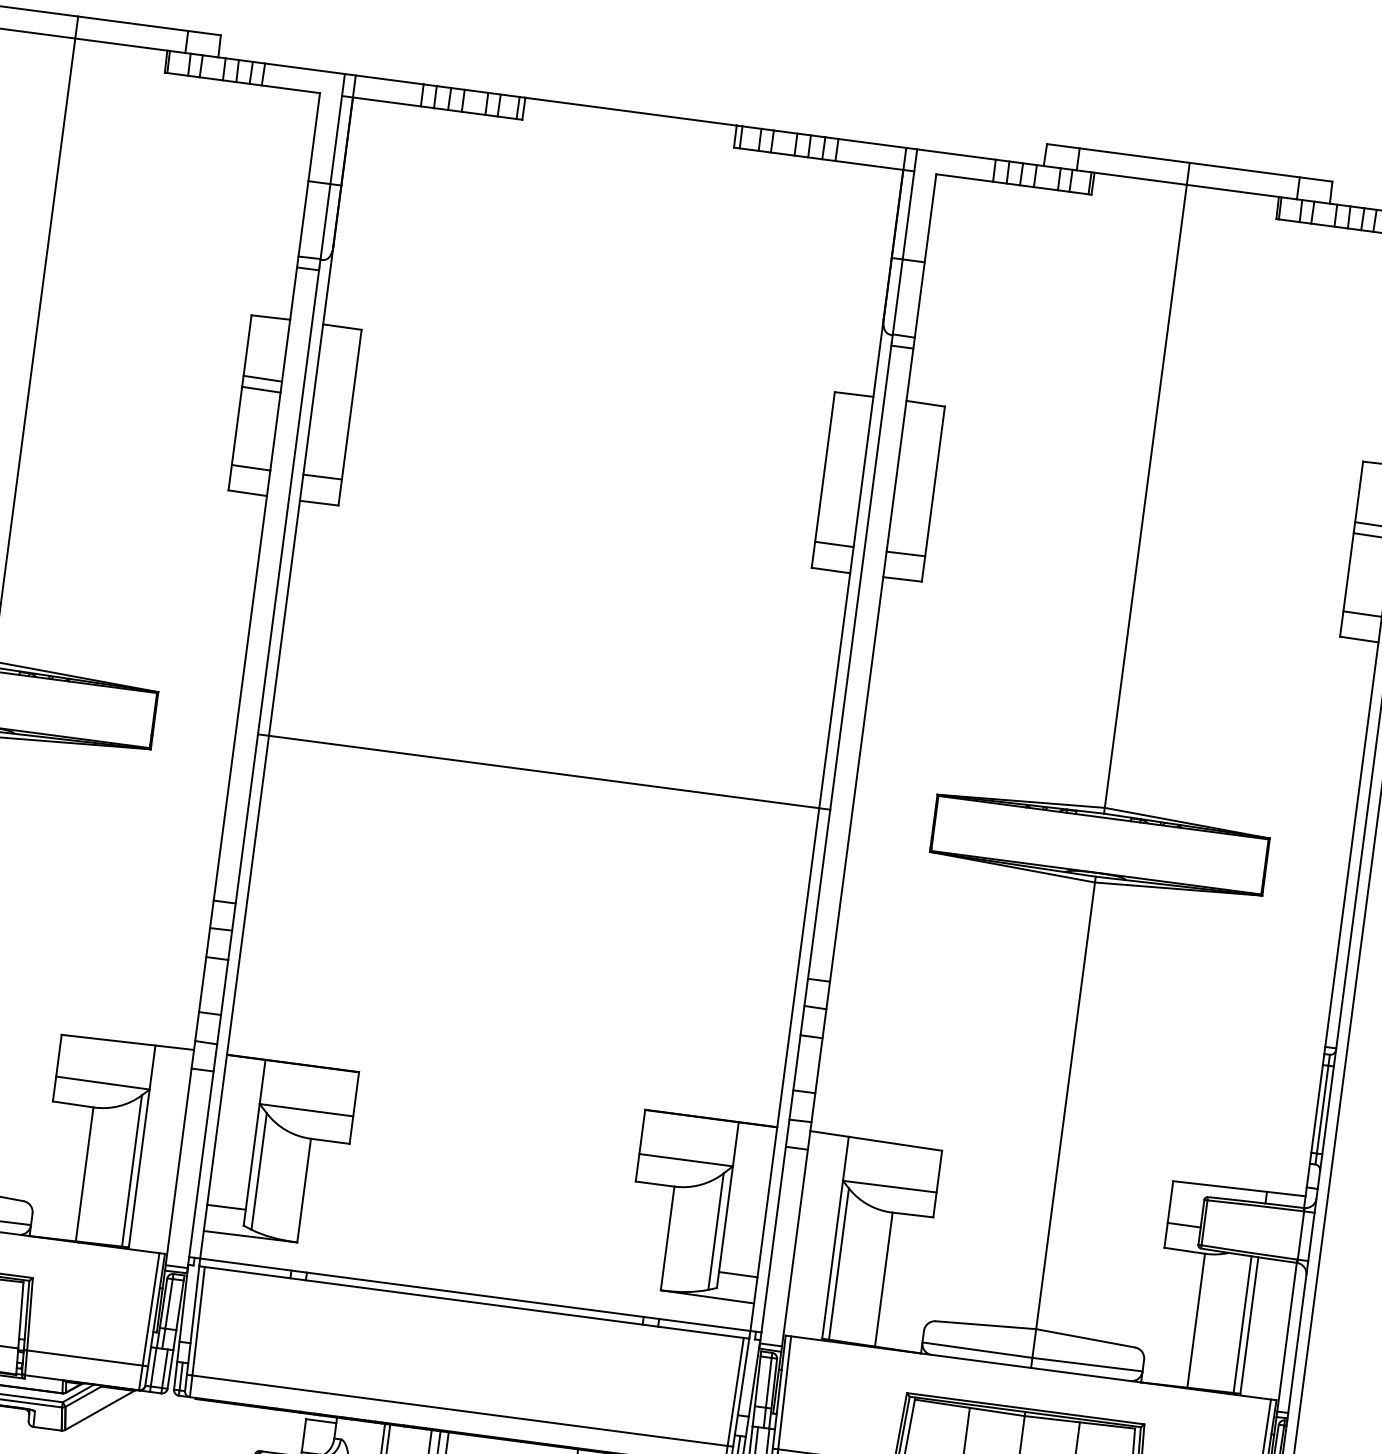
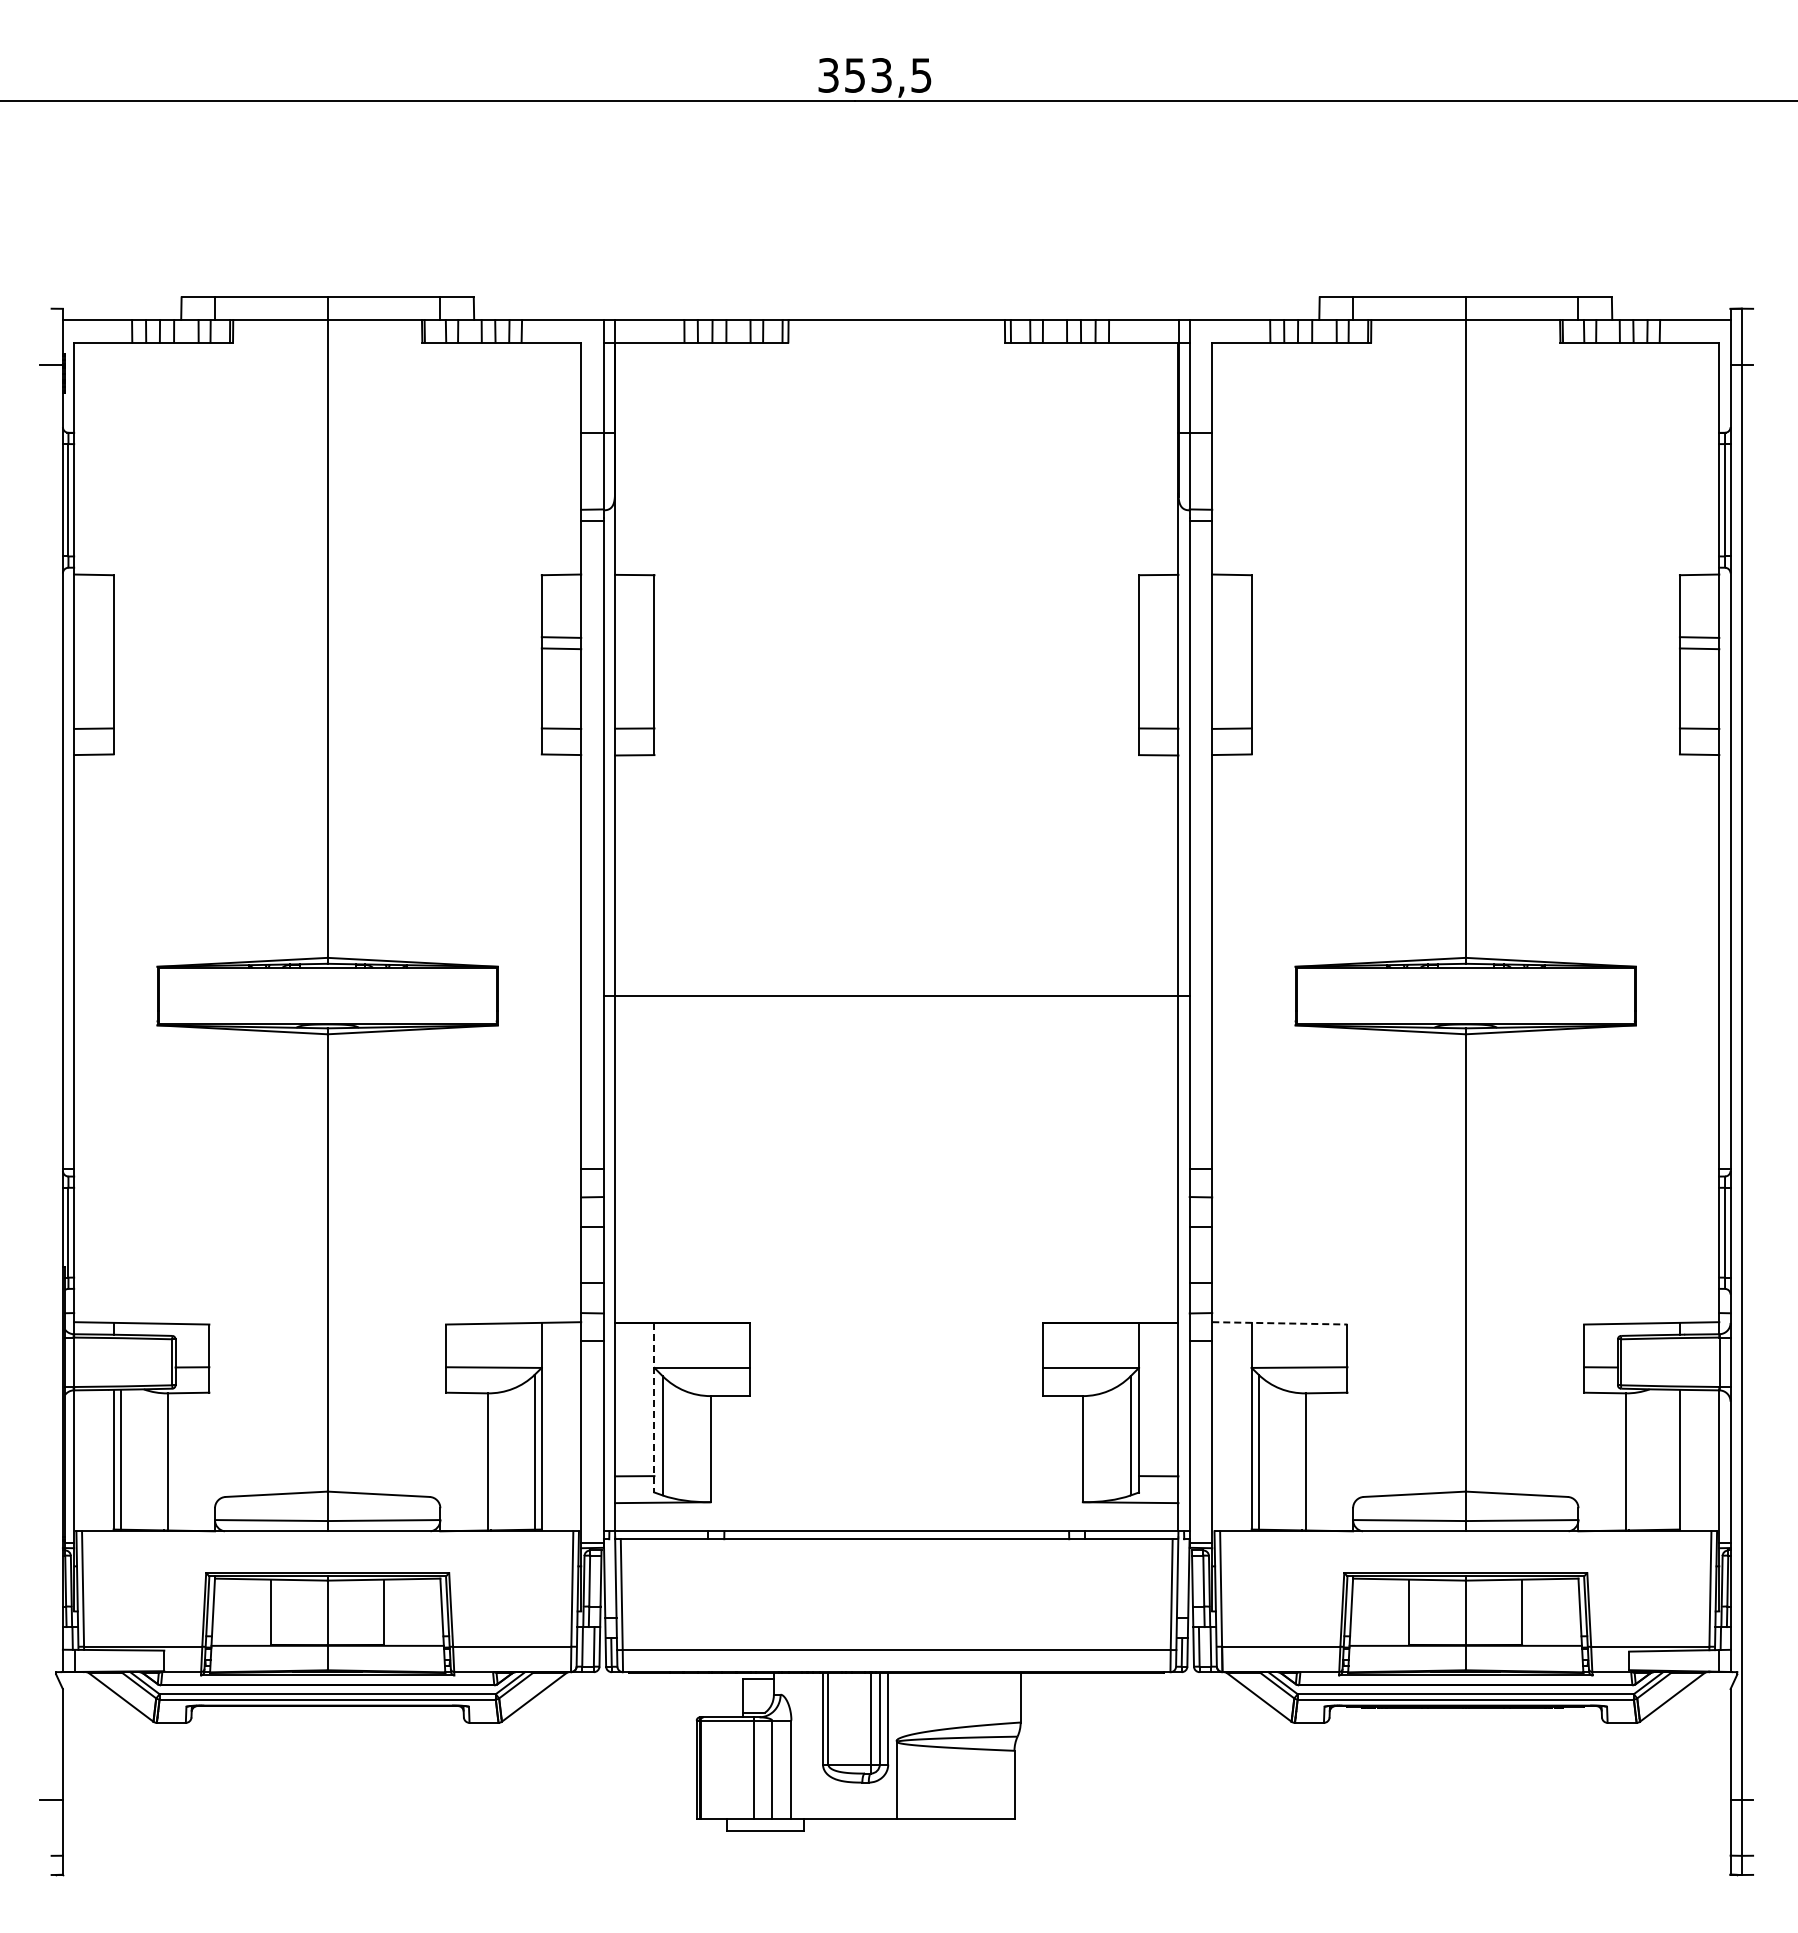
line: (875, 1141) -> (1279, 1323), solid -> dashed
line: (254, 1142) -> (654, 1407), solid -> dashed
line: (1242, 1324) -> (1672, 1459), removed

